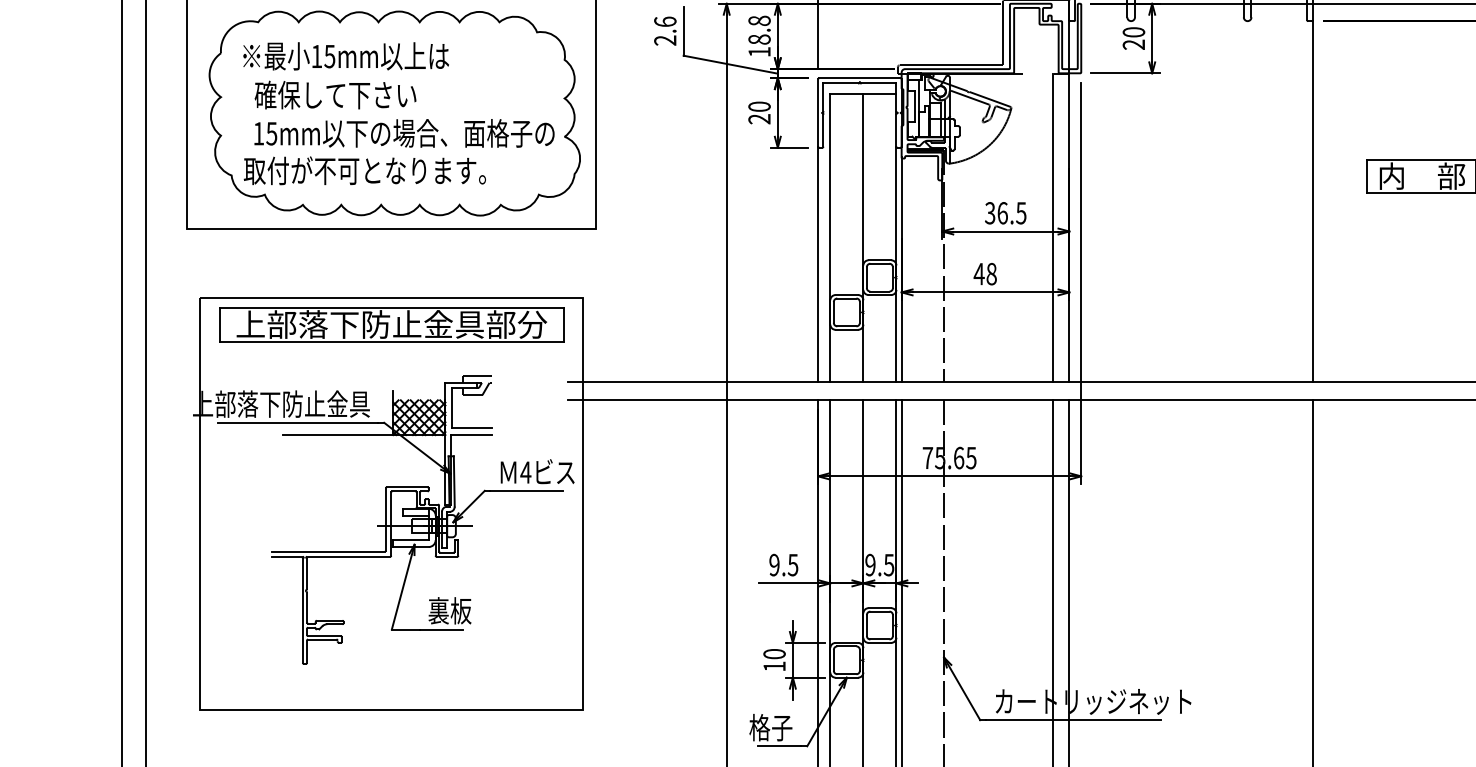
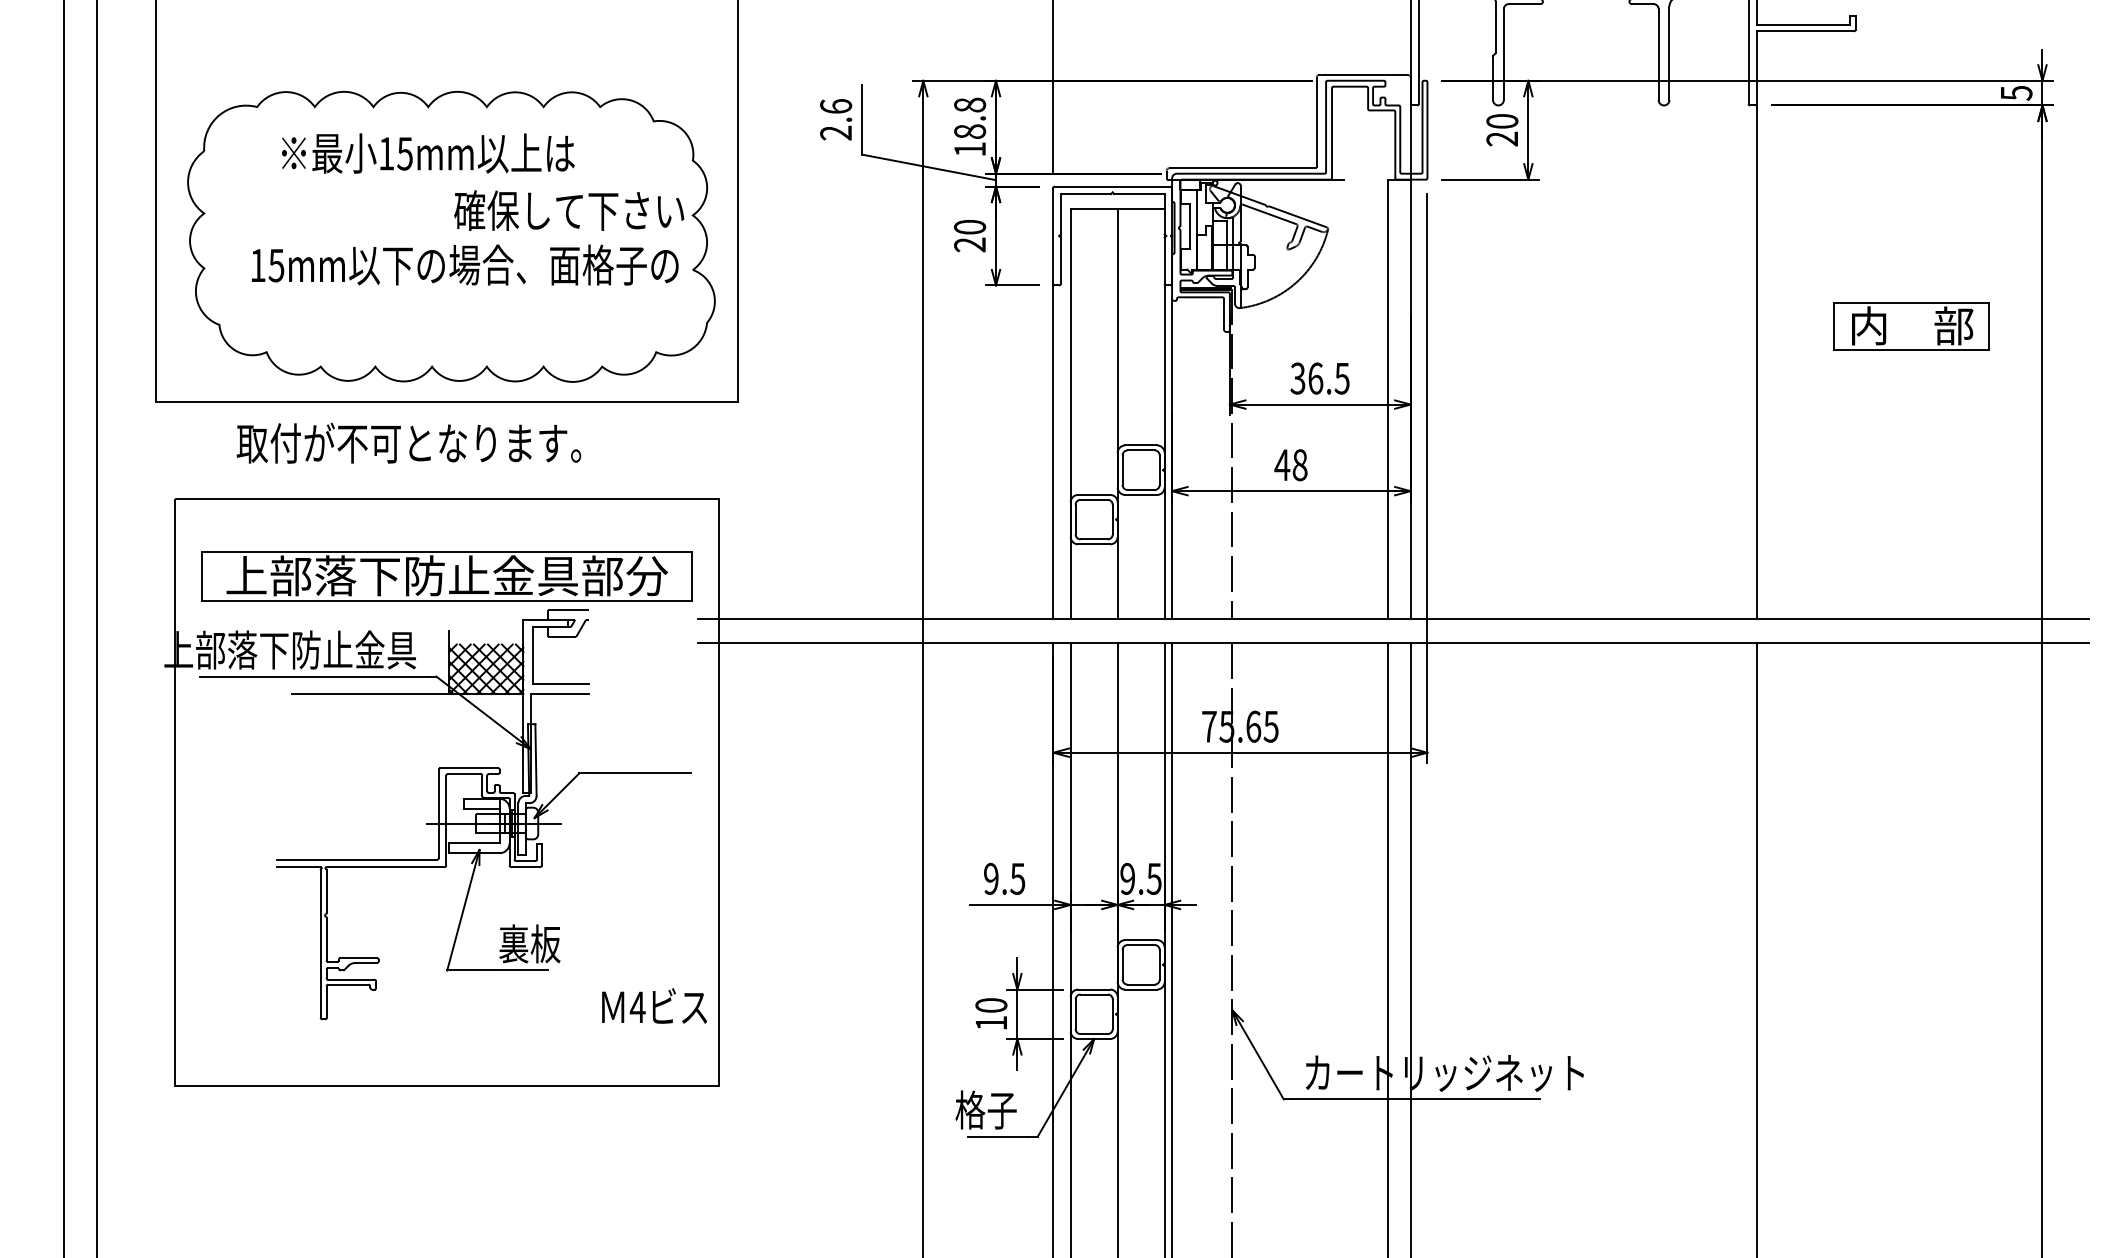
text: (346, 56) -> (428, 153), moved
text: (335, 95) -> (569, 210), moved
text: (364, 170) -> (408, 442), moved
part: (391, 324) -> (446, 576), moved
text: (537, 471) -> (654, 1005), moved

